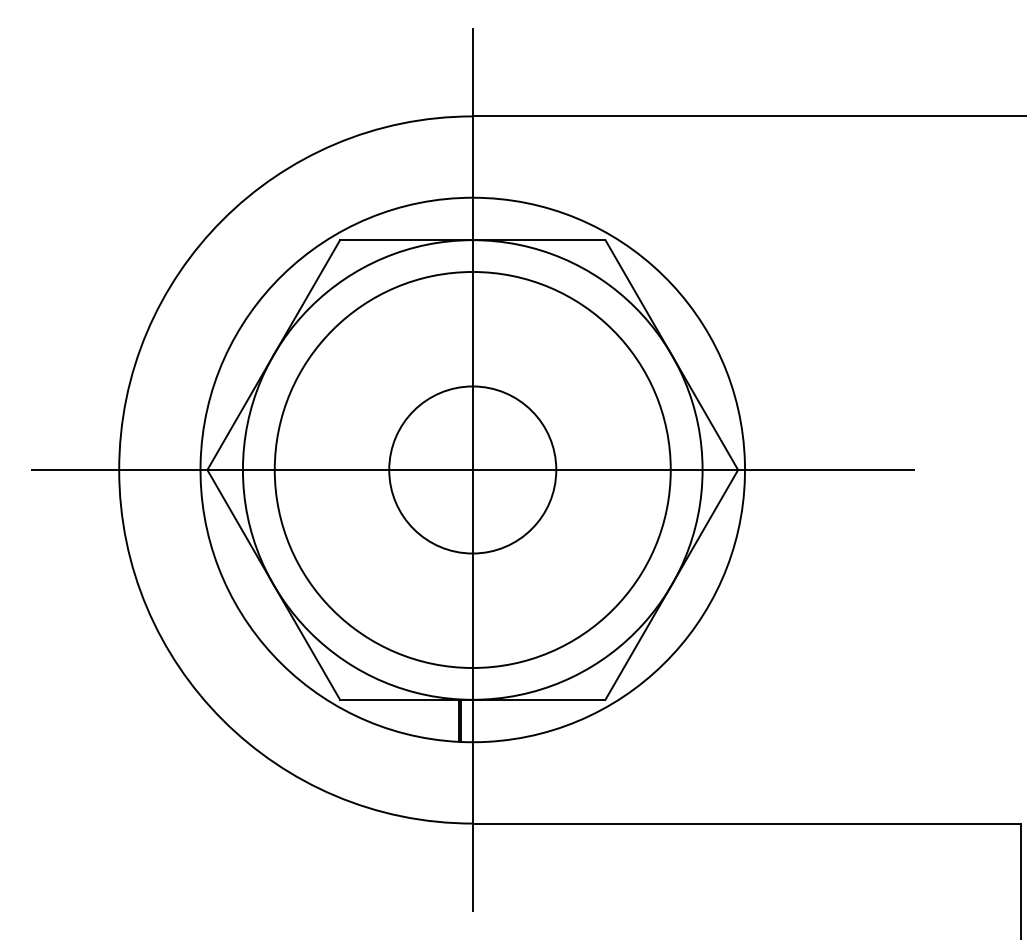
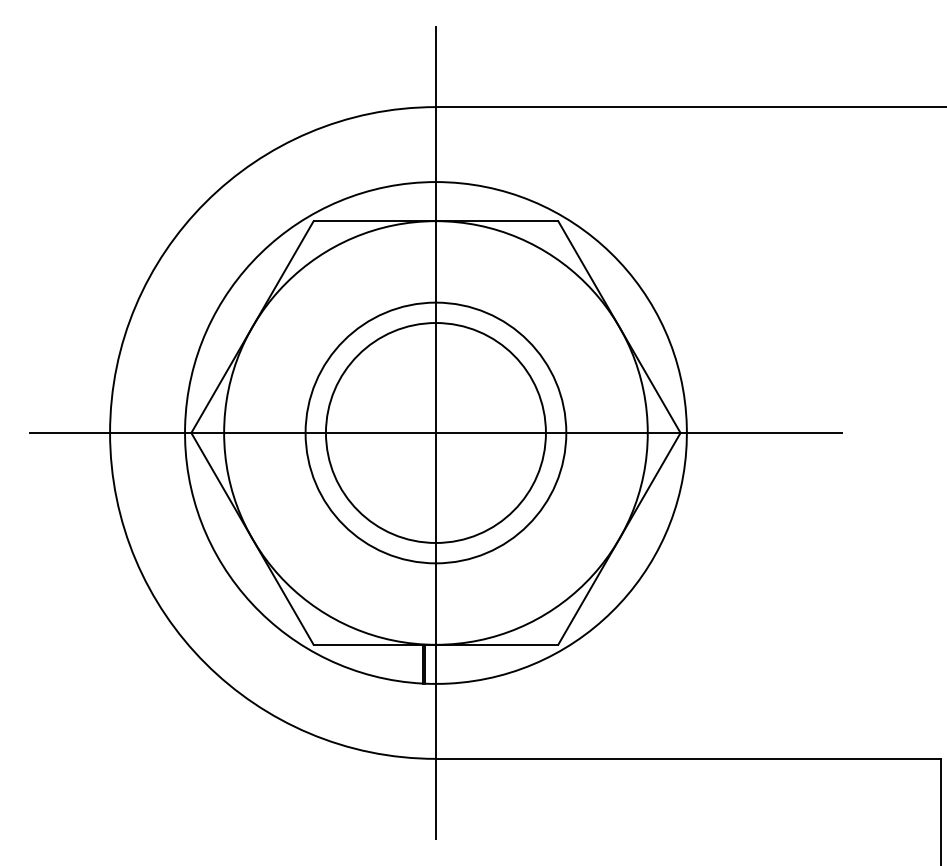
circle: (472, 469) -> (435, 432), size x0.71
circle: (472, 469) -> (435, 432), size x1.43

